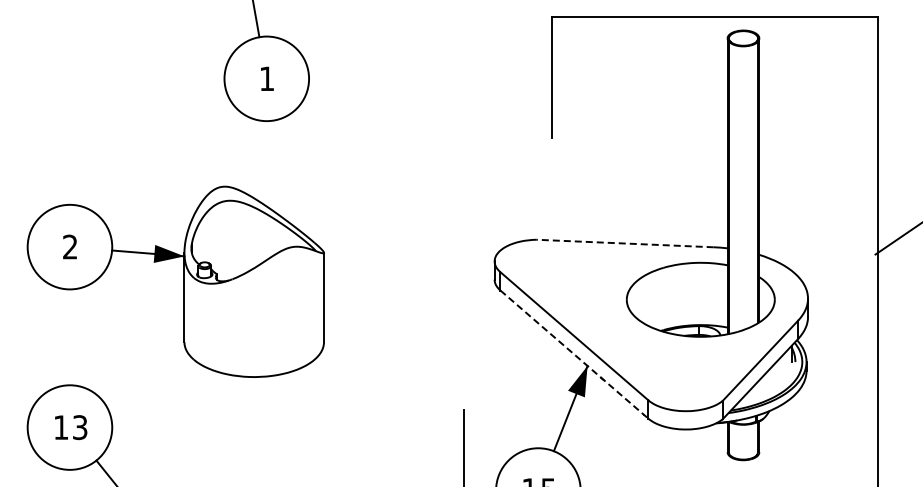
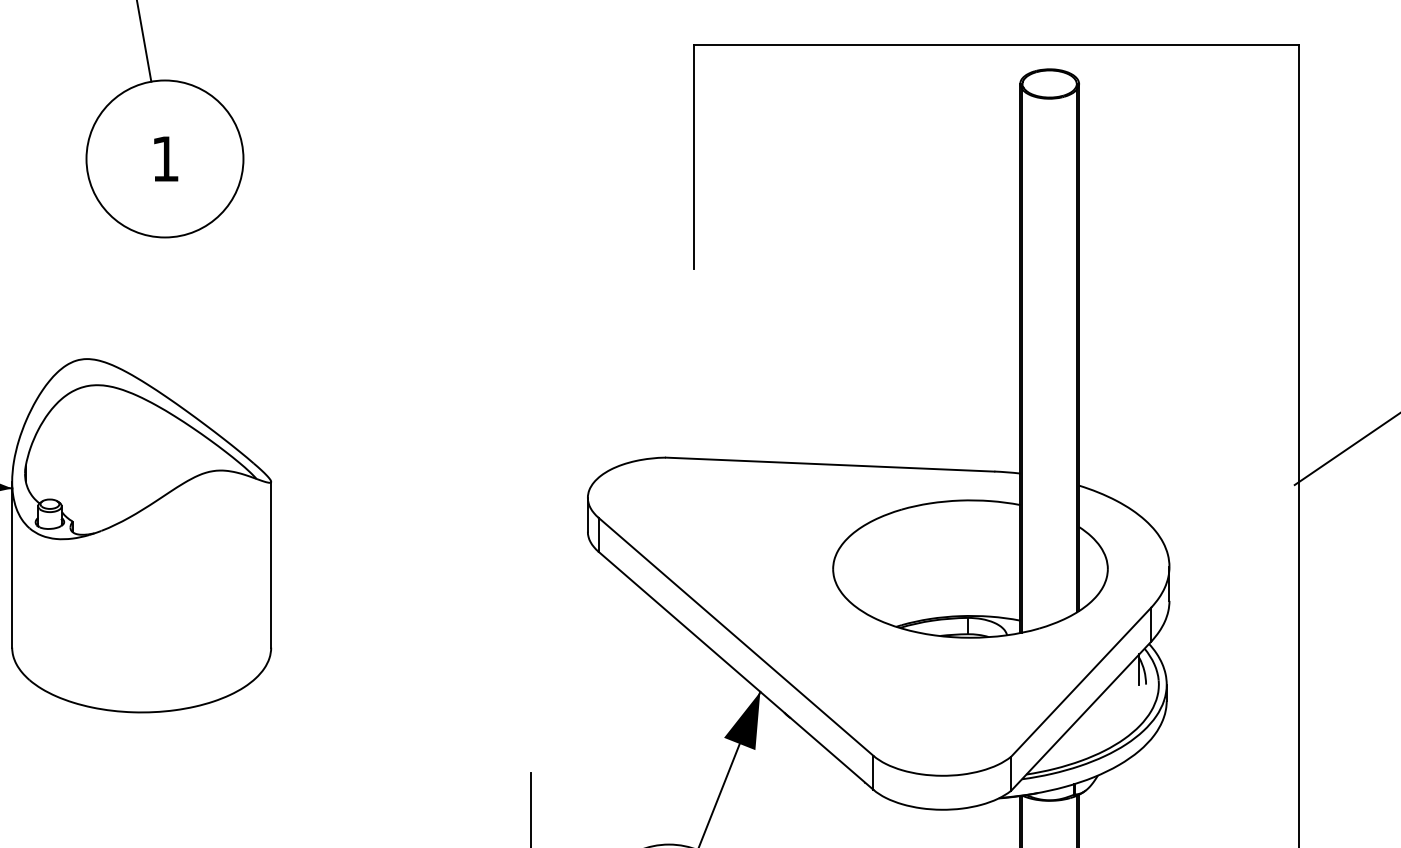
line: (625, 243) -> (830, 464), dashed -> solid
line: (574, 354) -> (736, 670), dashed -> solid

